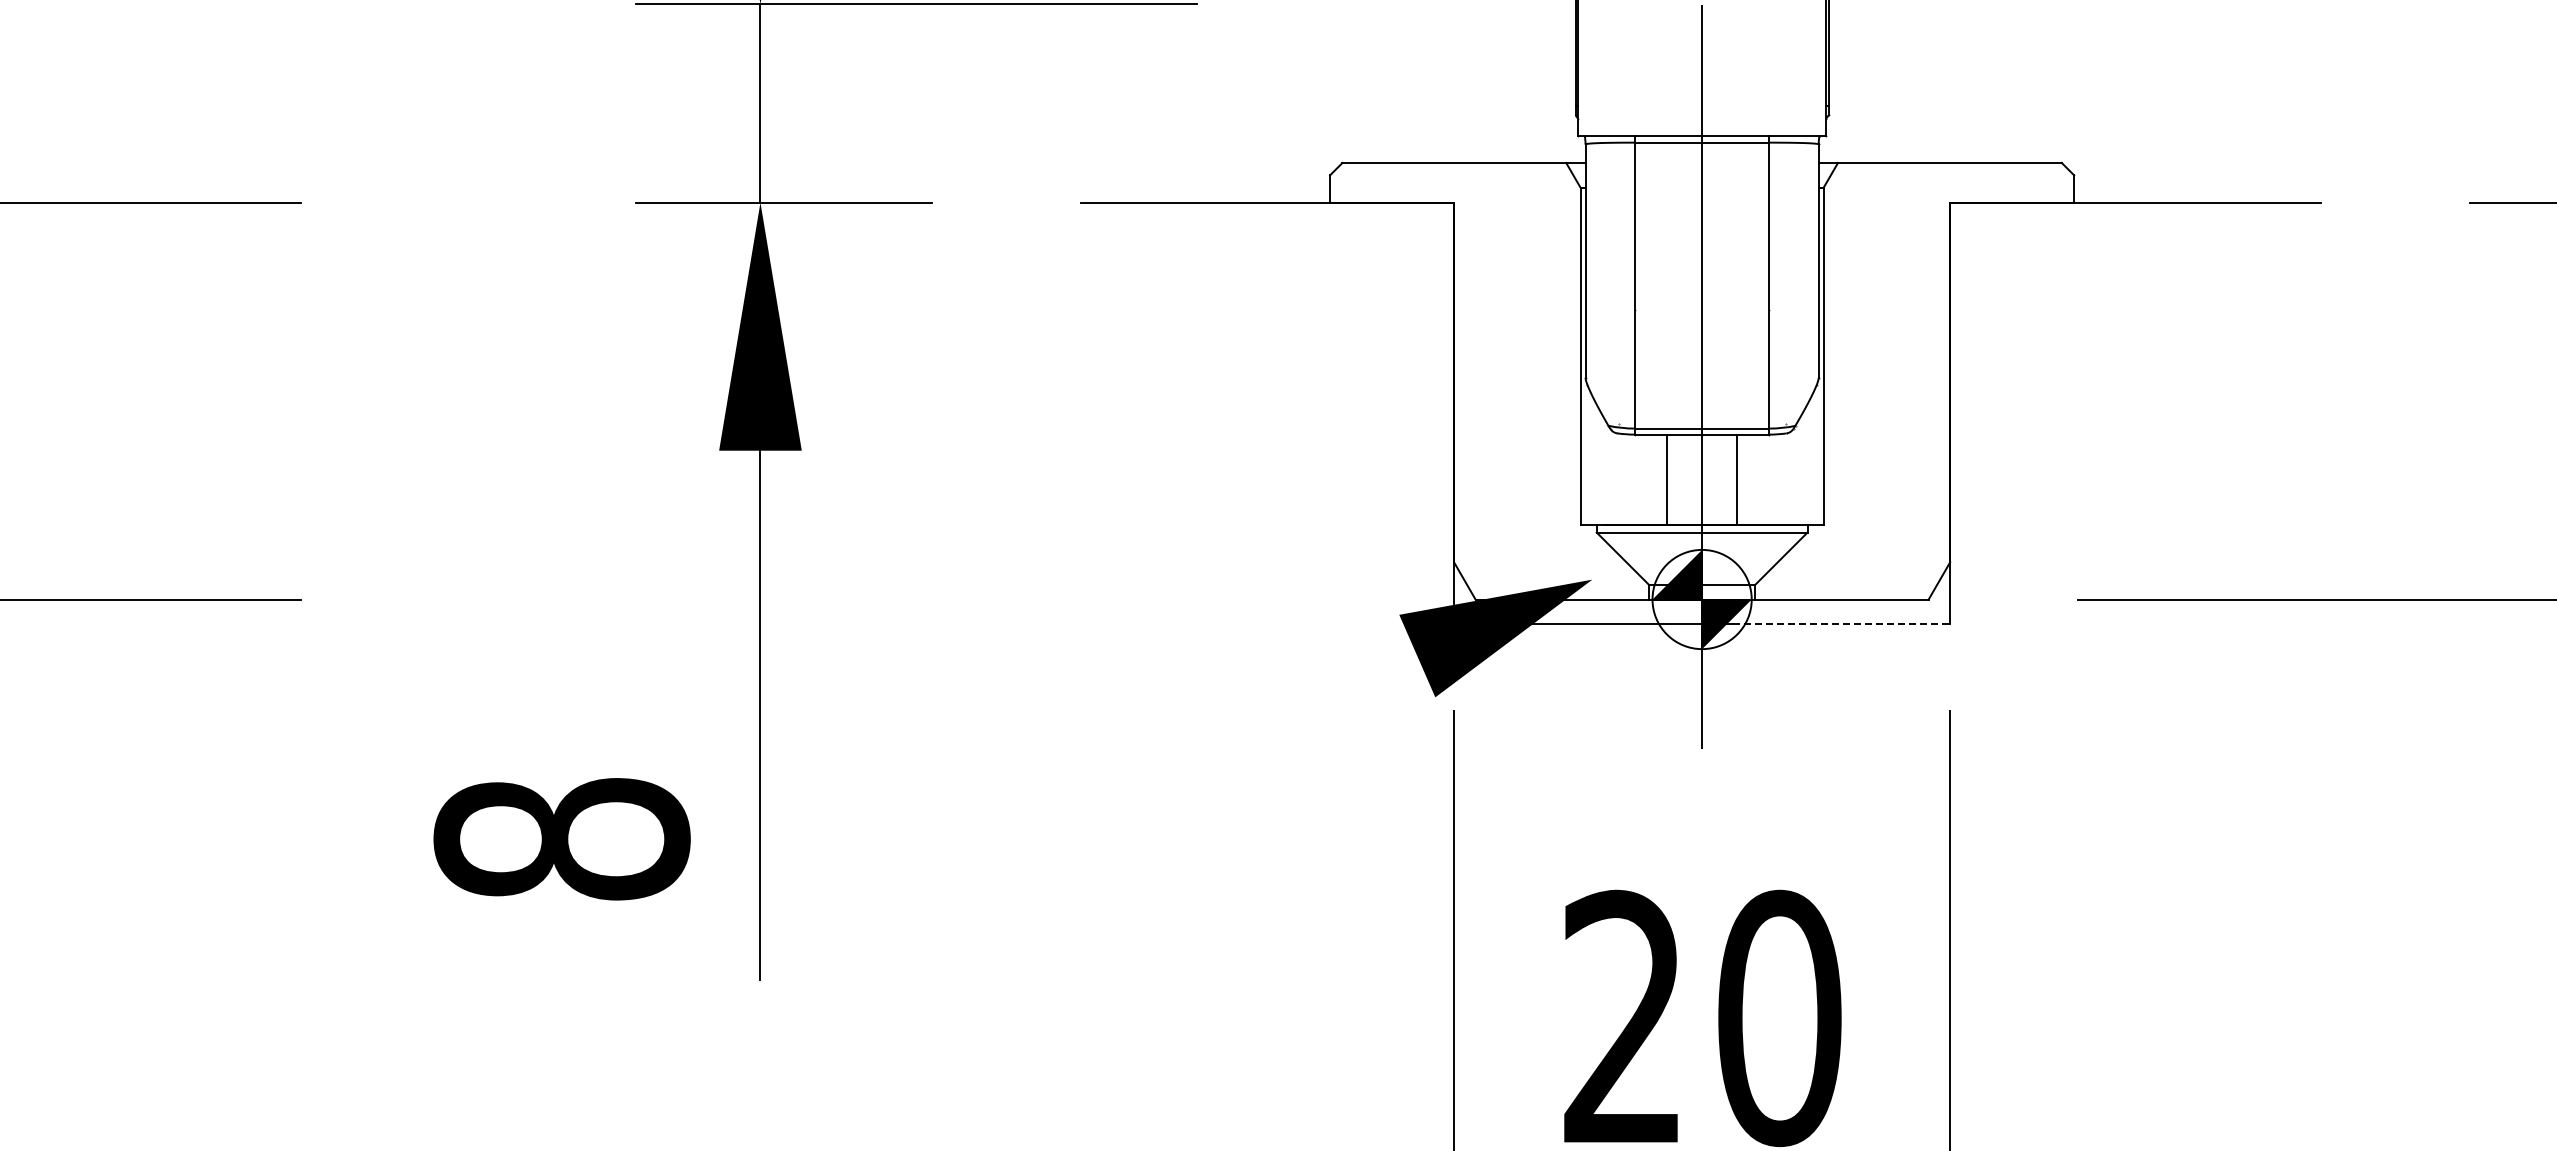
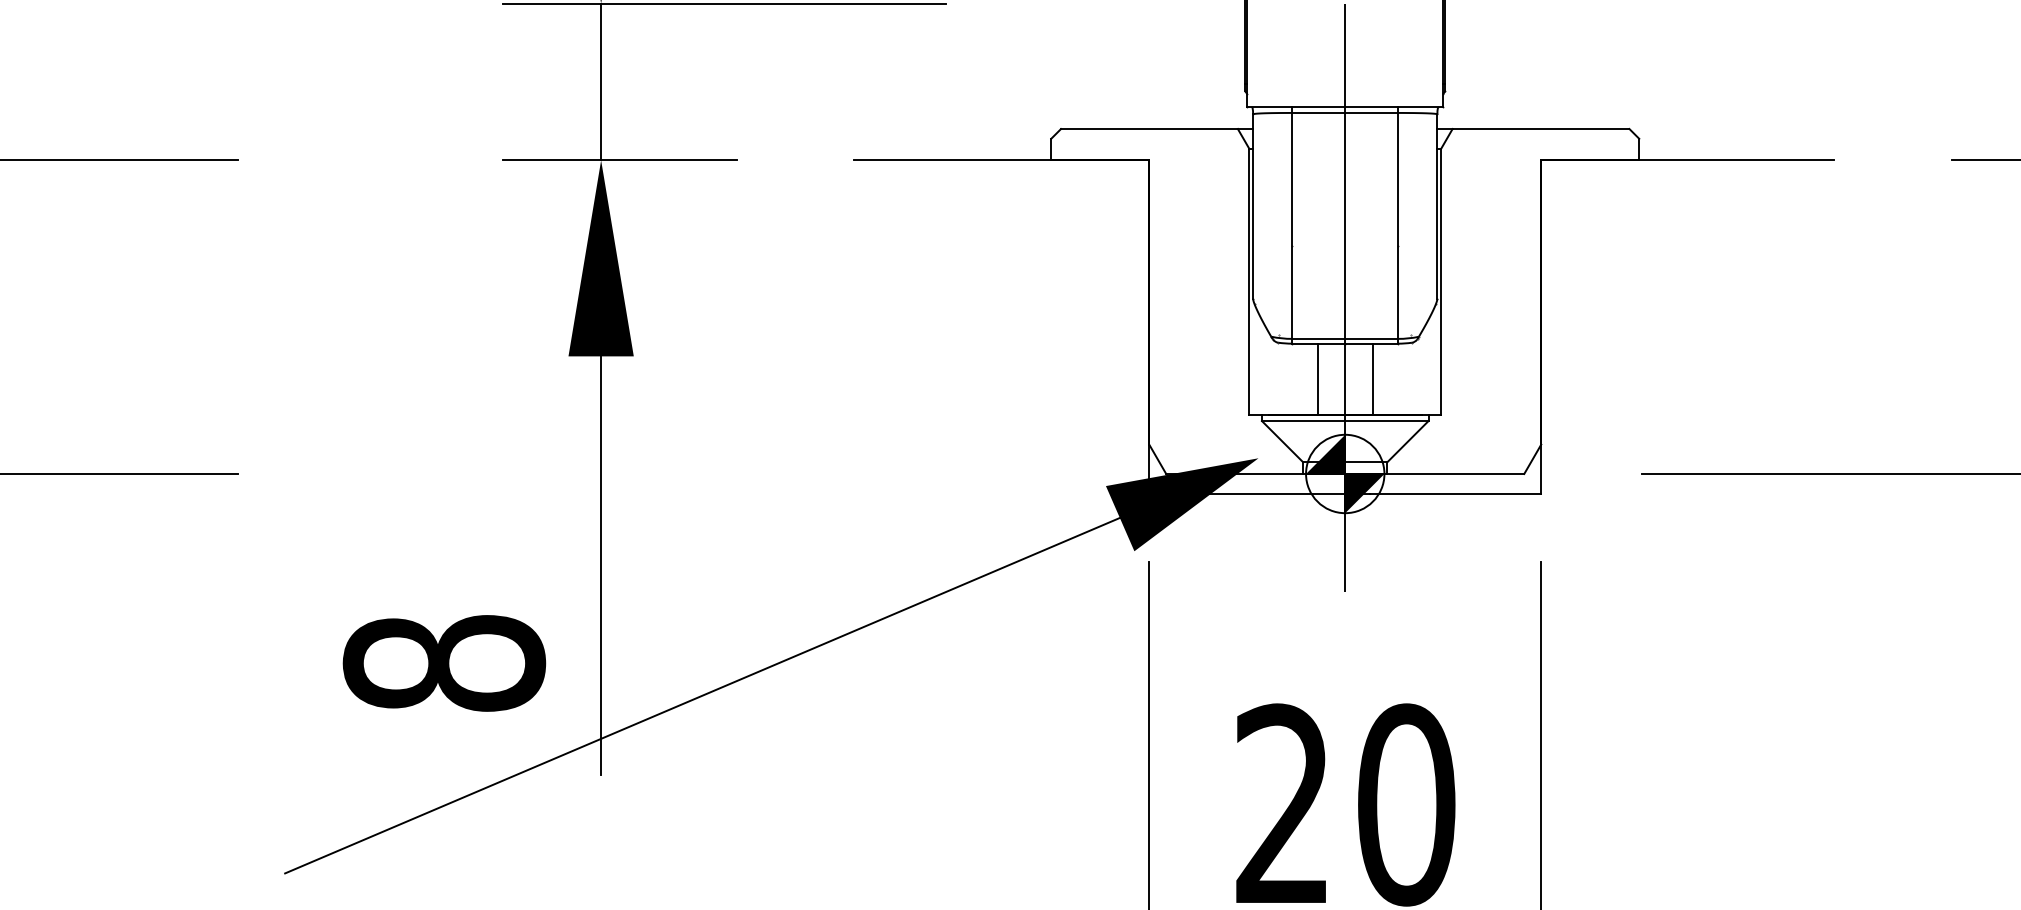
line: (1841, 624) -> (1455, 493), dashed -> solid
line: (916, 868) -> (724, 686), added

